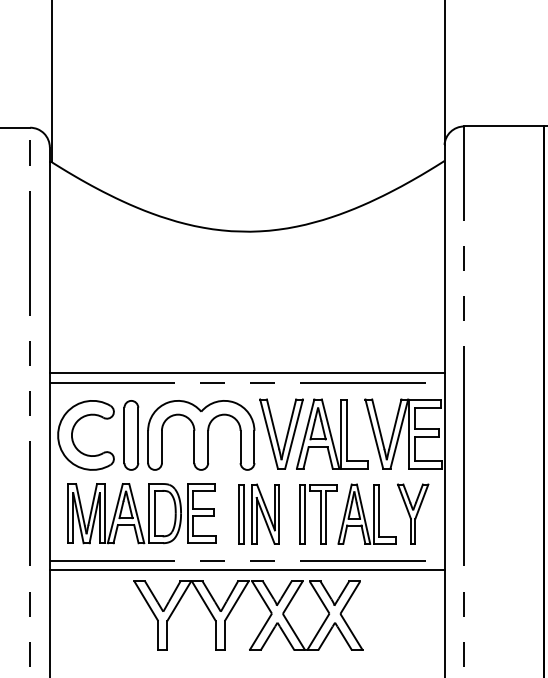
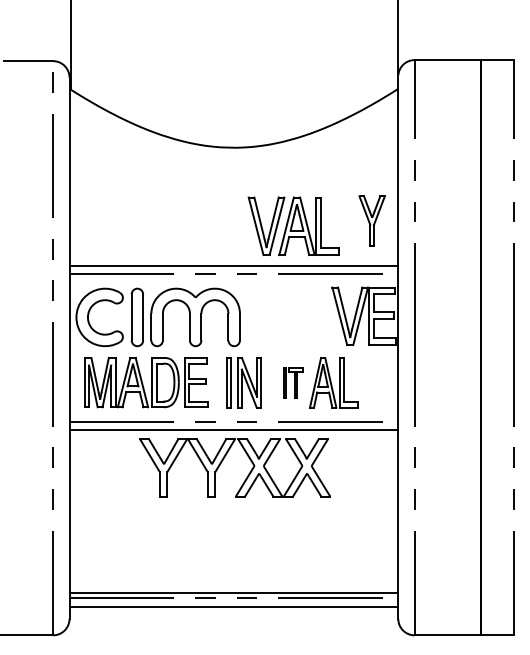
part: (313, 434) -> (293, 226), moved
part: (318, 513) -> (293, 382), size x0.6
part: (412, 513) -> (371, 220), moved

